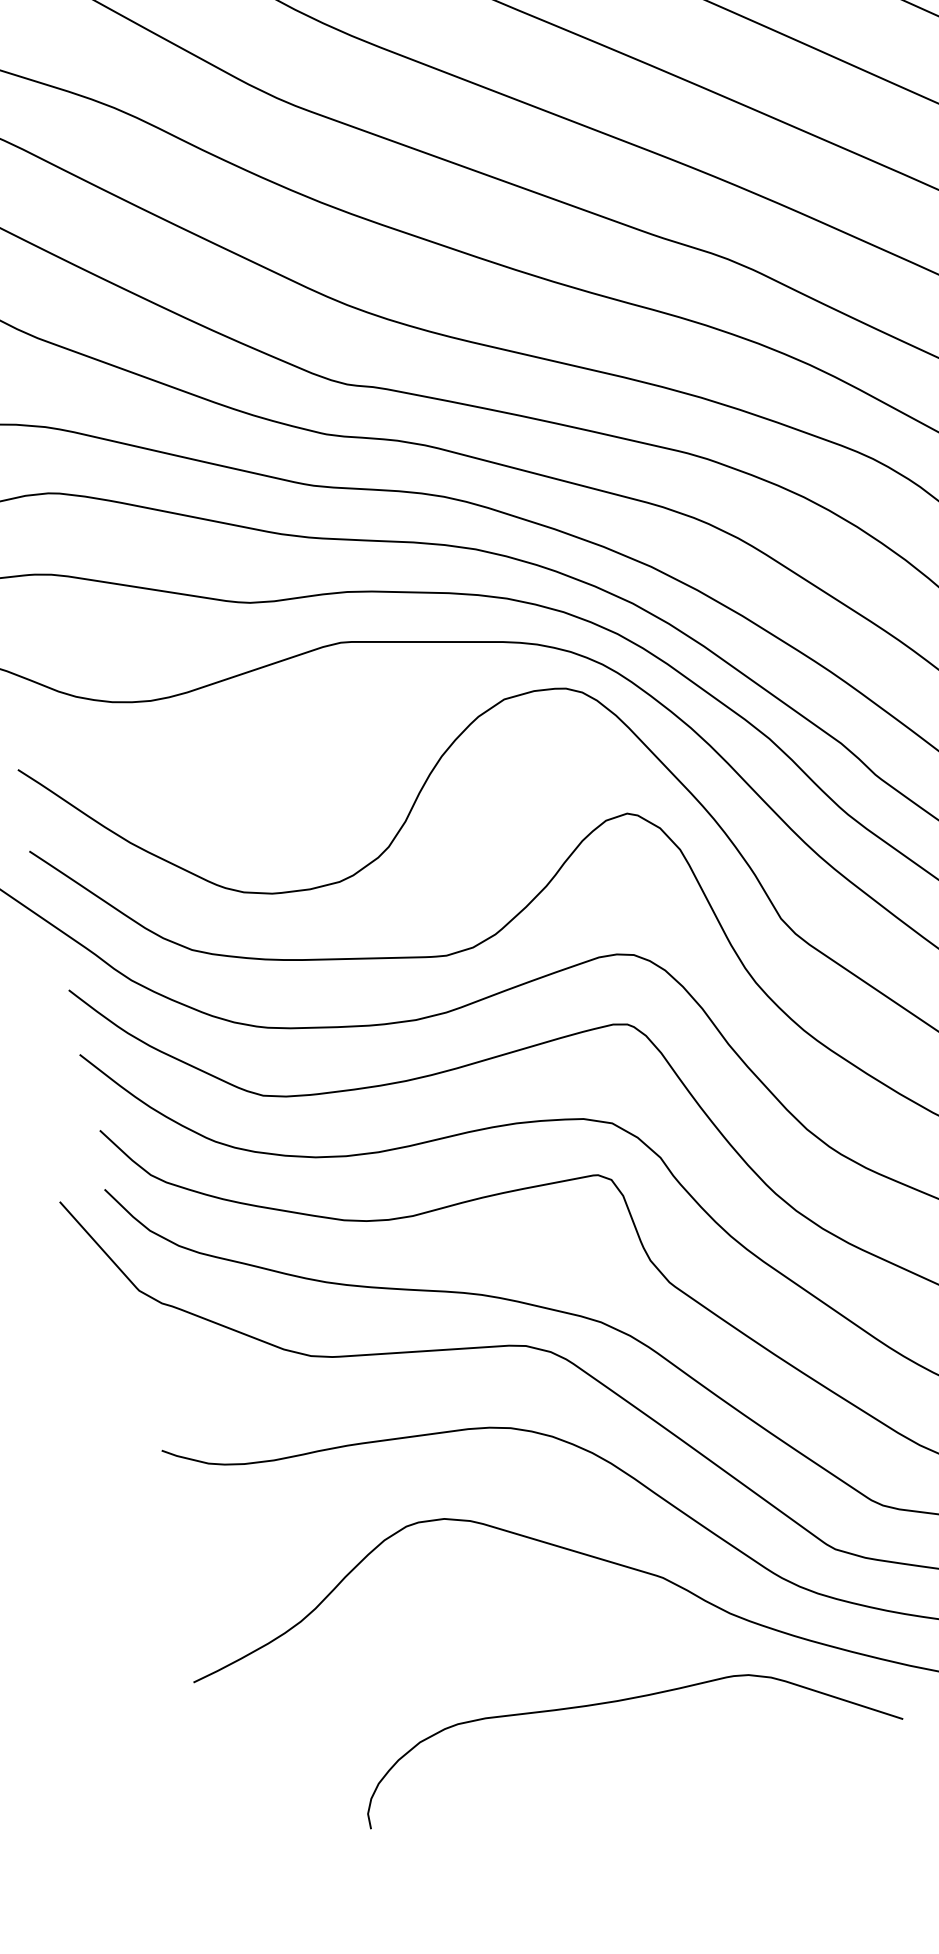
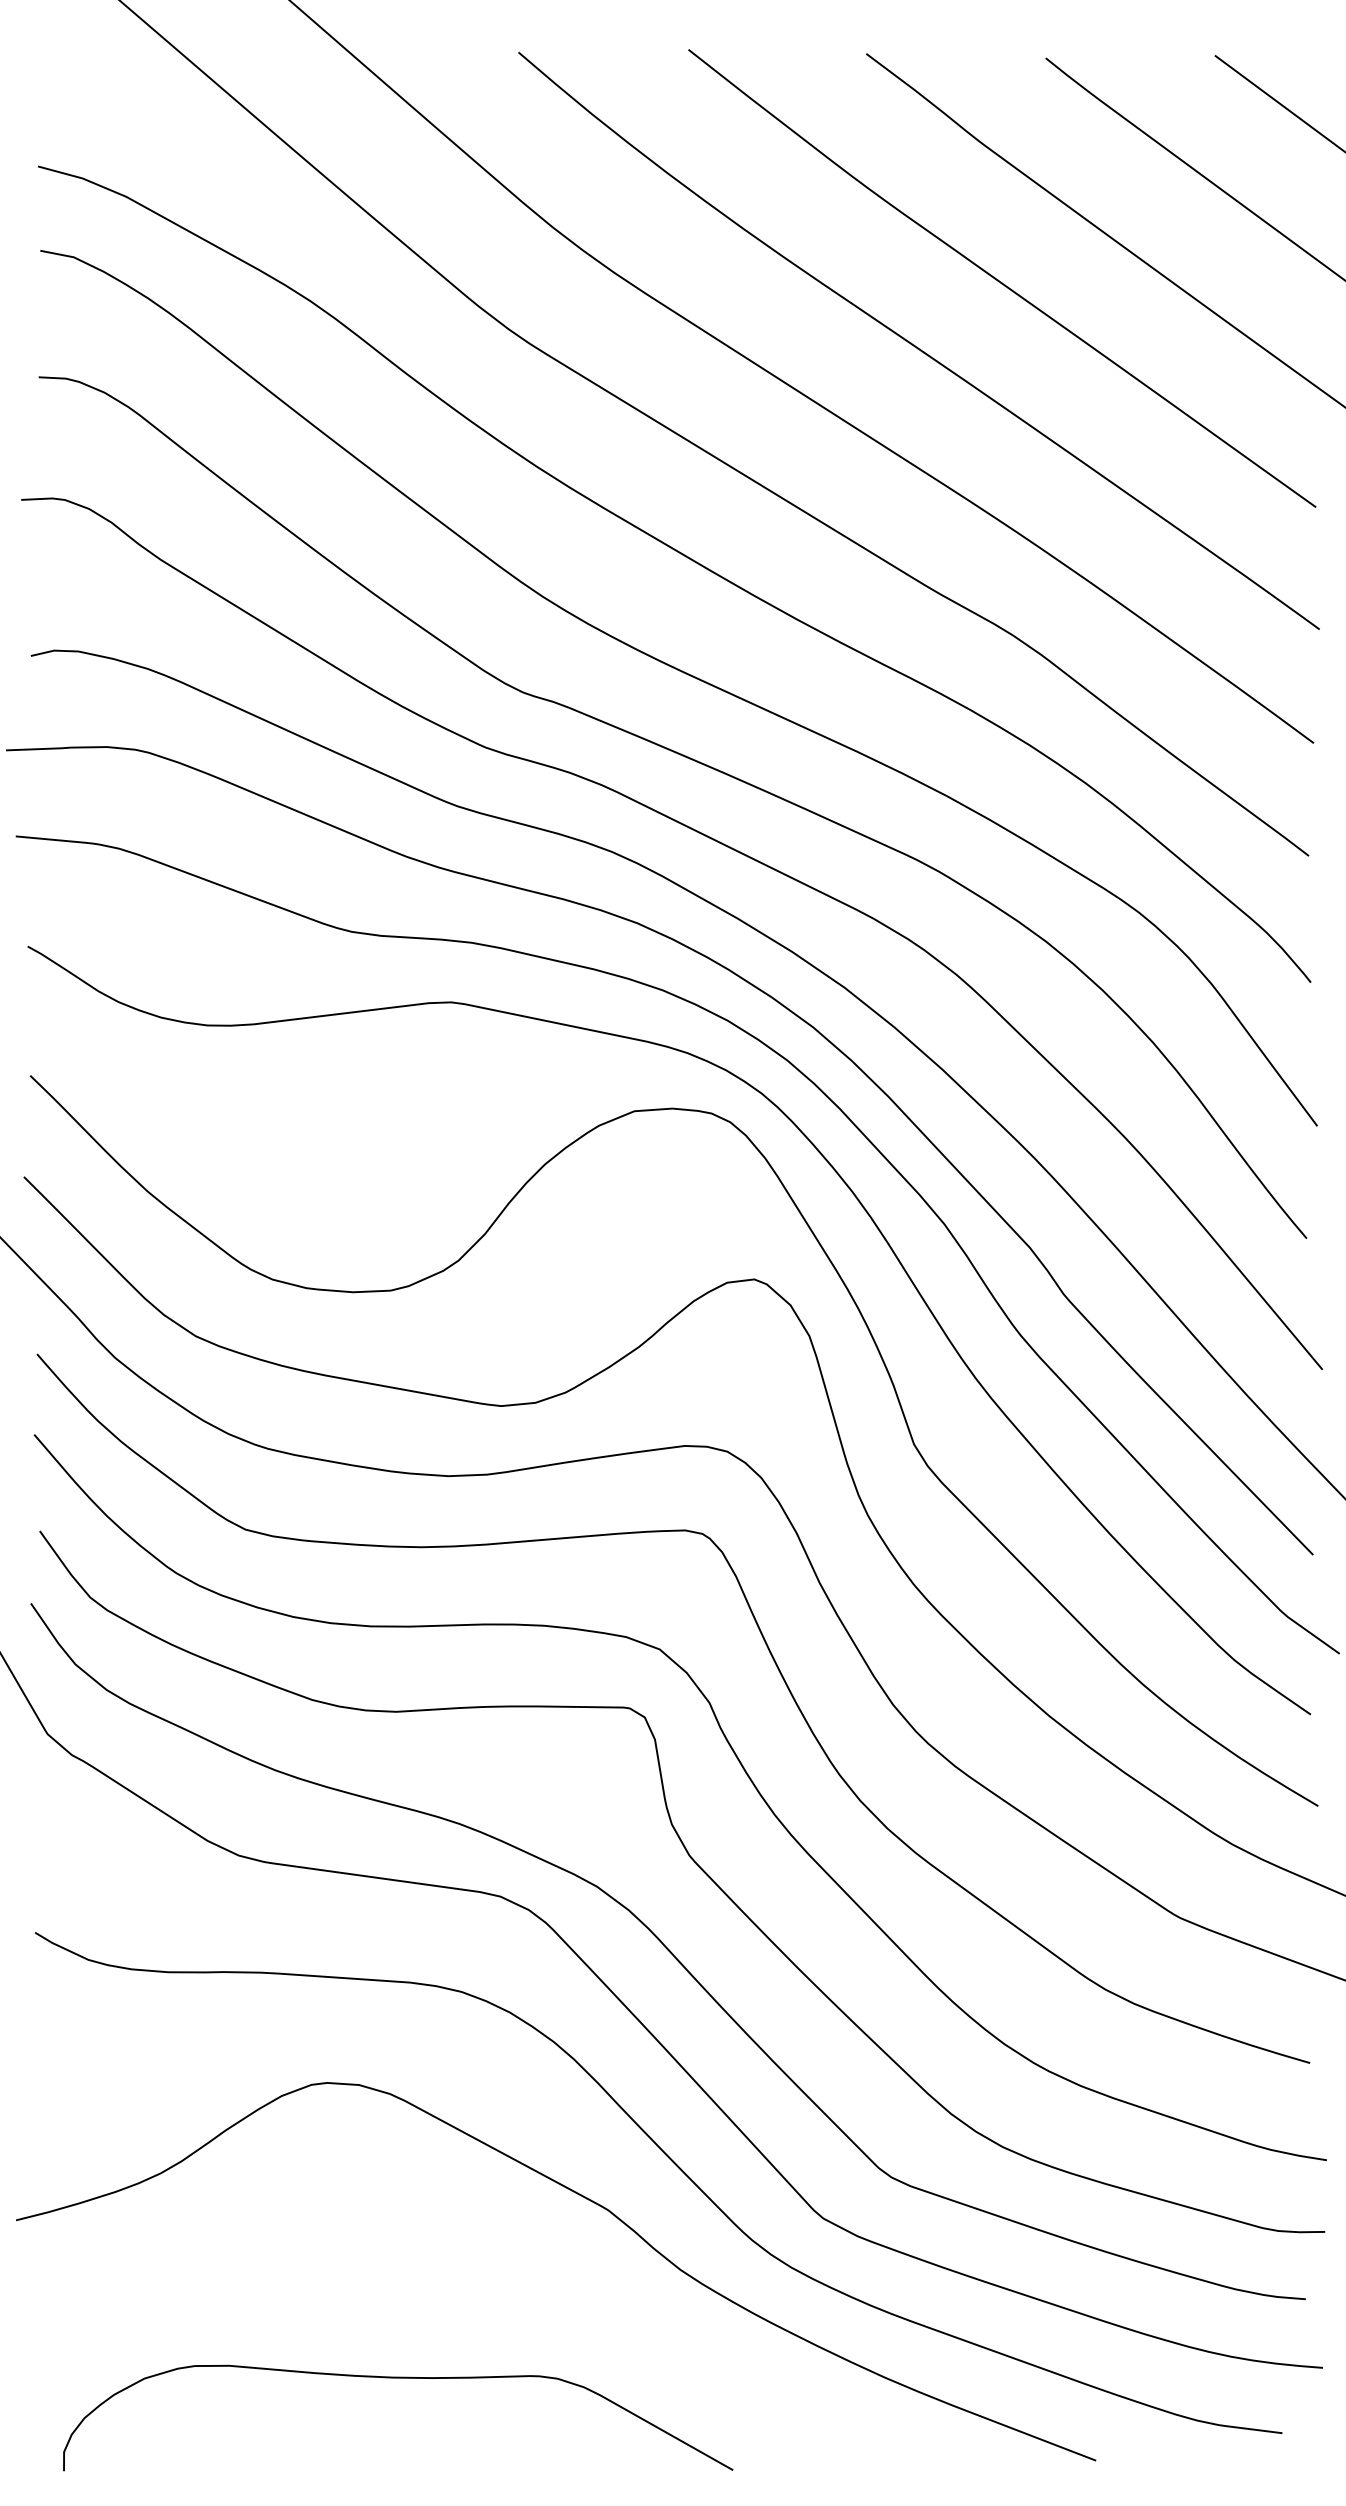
curve: (622, 1700) -> (398, 2378), moved

